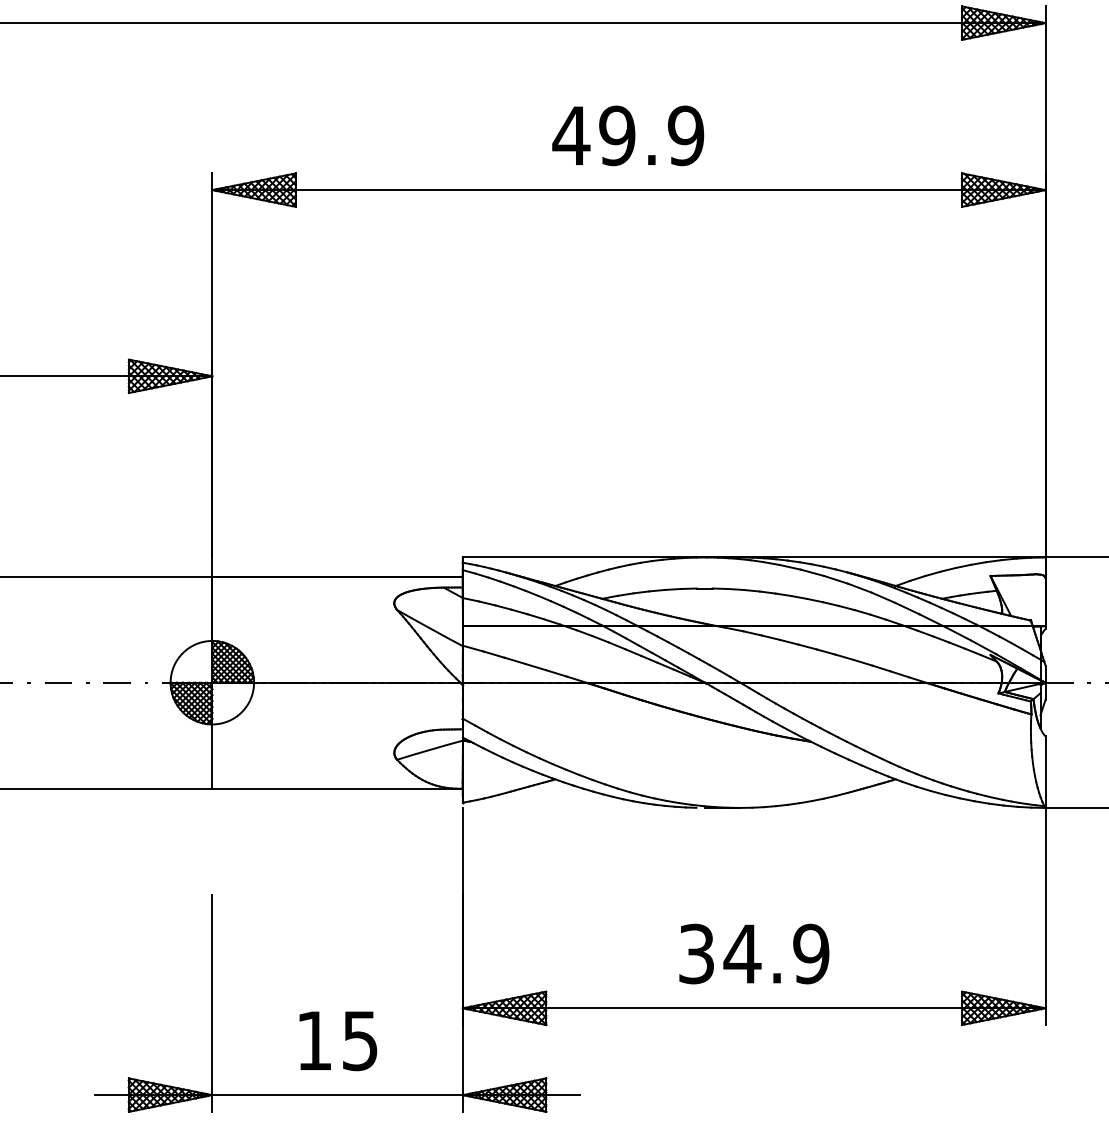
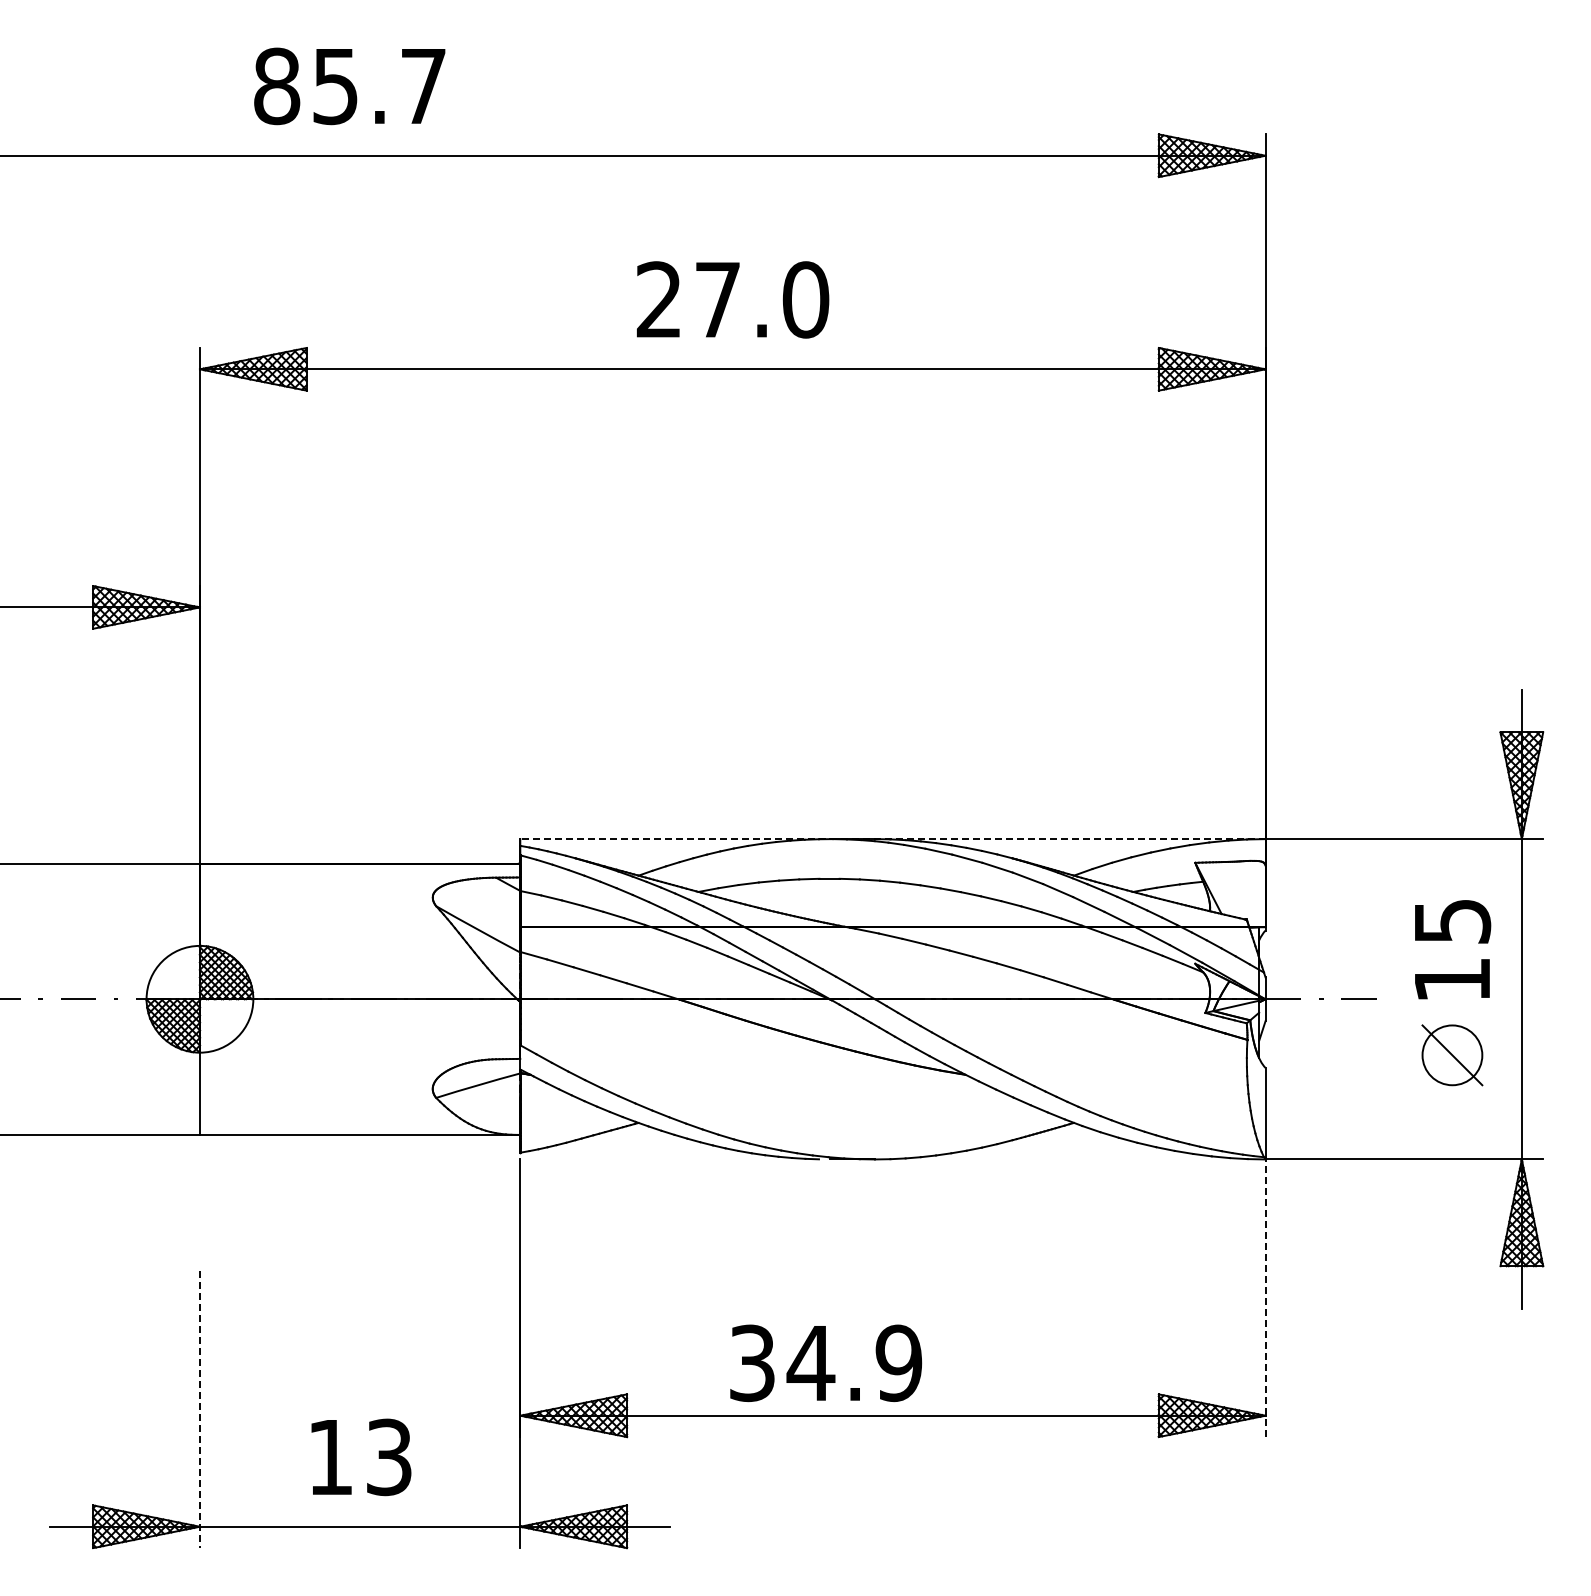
text: (627, 135) -> (731, 299), 49.9 -> 27.0
line: (753, 557) -> (892, 839), solid -> dashed
line: (1045, 916) -> (1265, 1298), solid -> dashed
text: (754, 954) -> (826, 1363), moved
line: (211, 1003) -> (199, 1409), solid -> dashed
text: (360, 1040) -> (389, 1456), 15 -> 13

